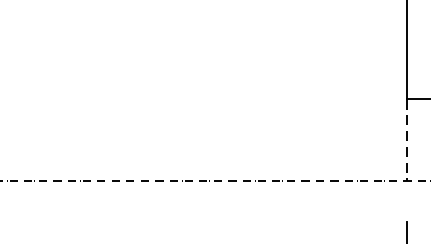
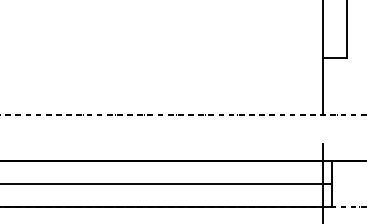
line: (406, 141) -> (322, 87), dashed -> solid

